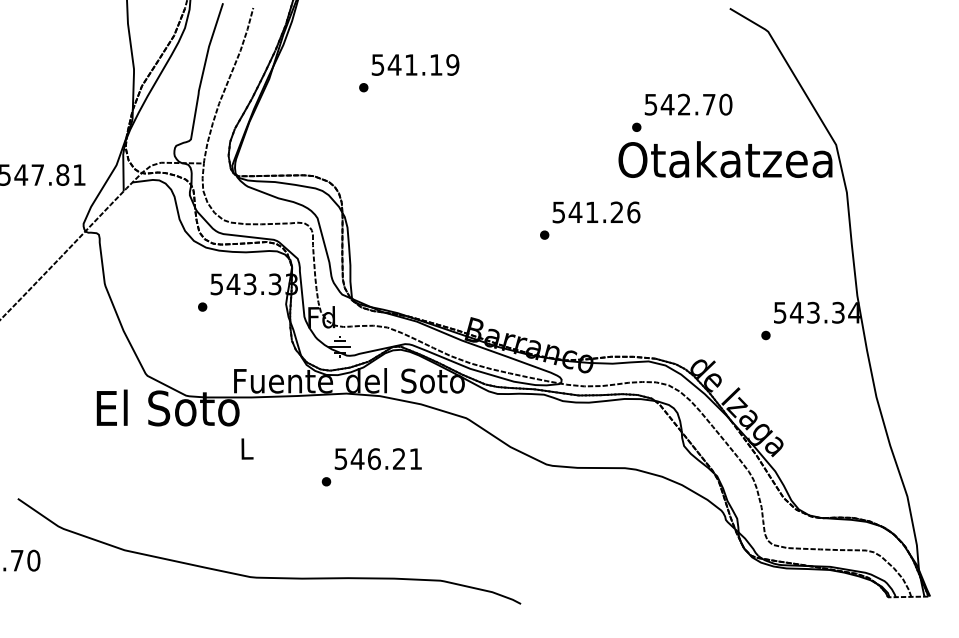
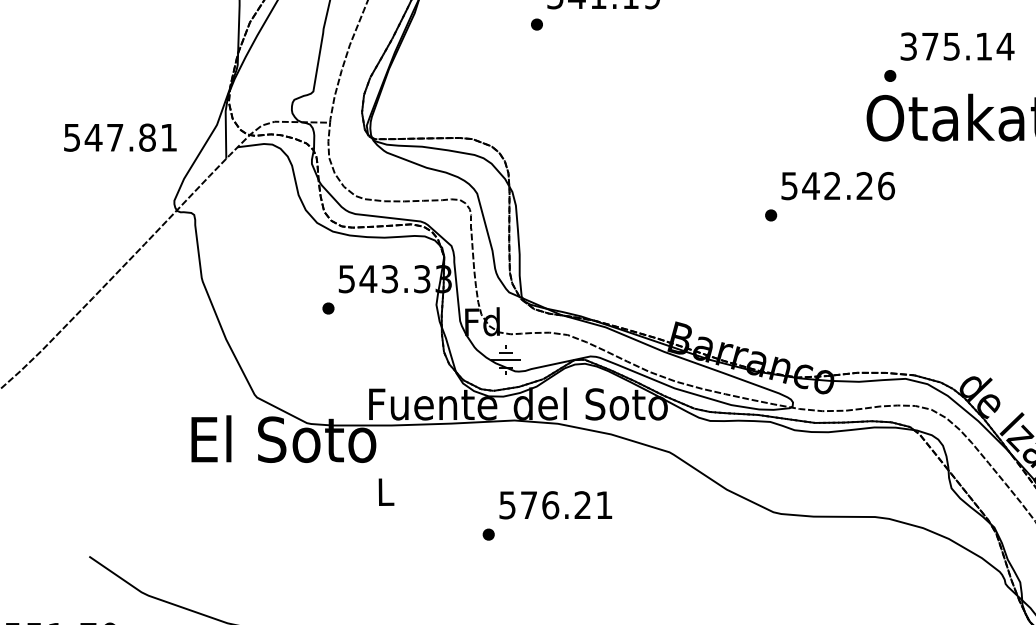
text: (688, 104) -> (957, 46), 542.70 -> 375.14
text: (591, 211) -> (831, 184), 541.26 -> 542.26
text: (357, 458) -> (528, 504), 546.21 -> 576.21

